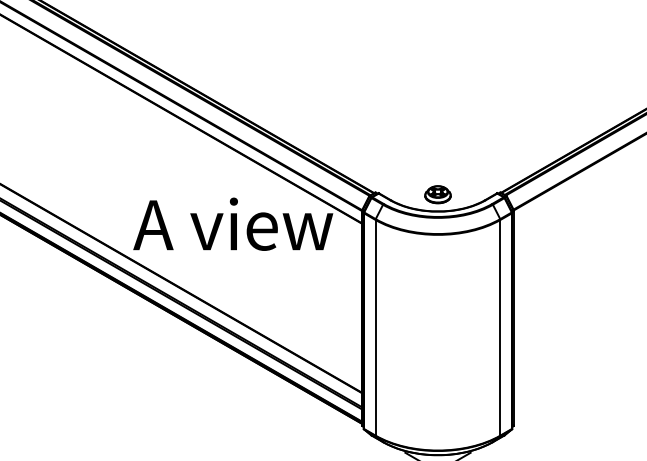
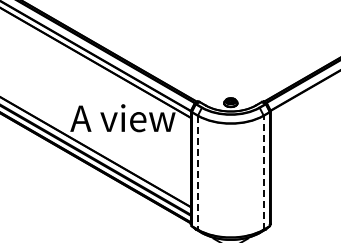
line: (374, 327) -> (197, 172), solid -> dashed
line: (500, 327) -> (263, 172), solid -> dashed

